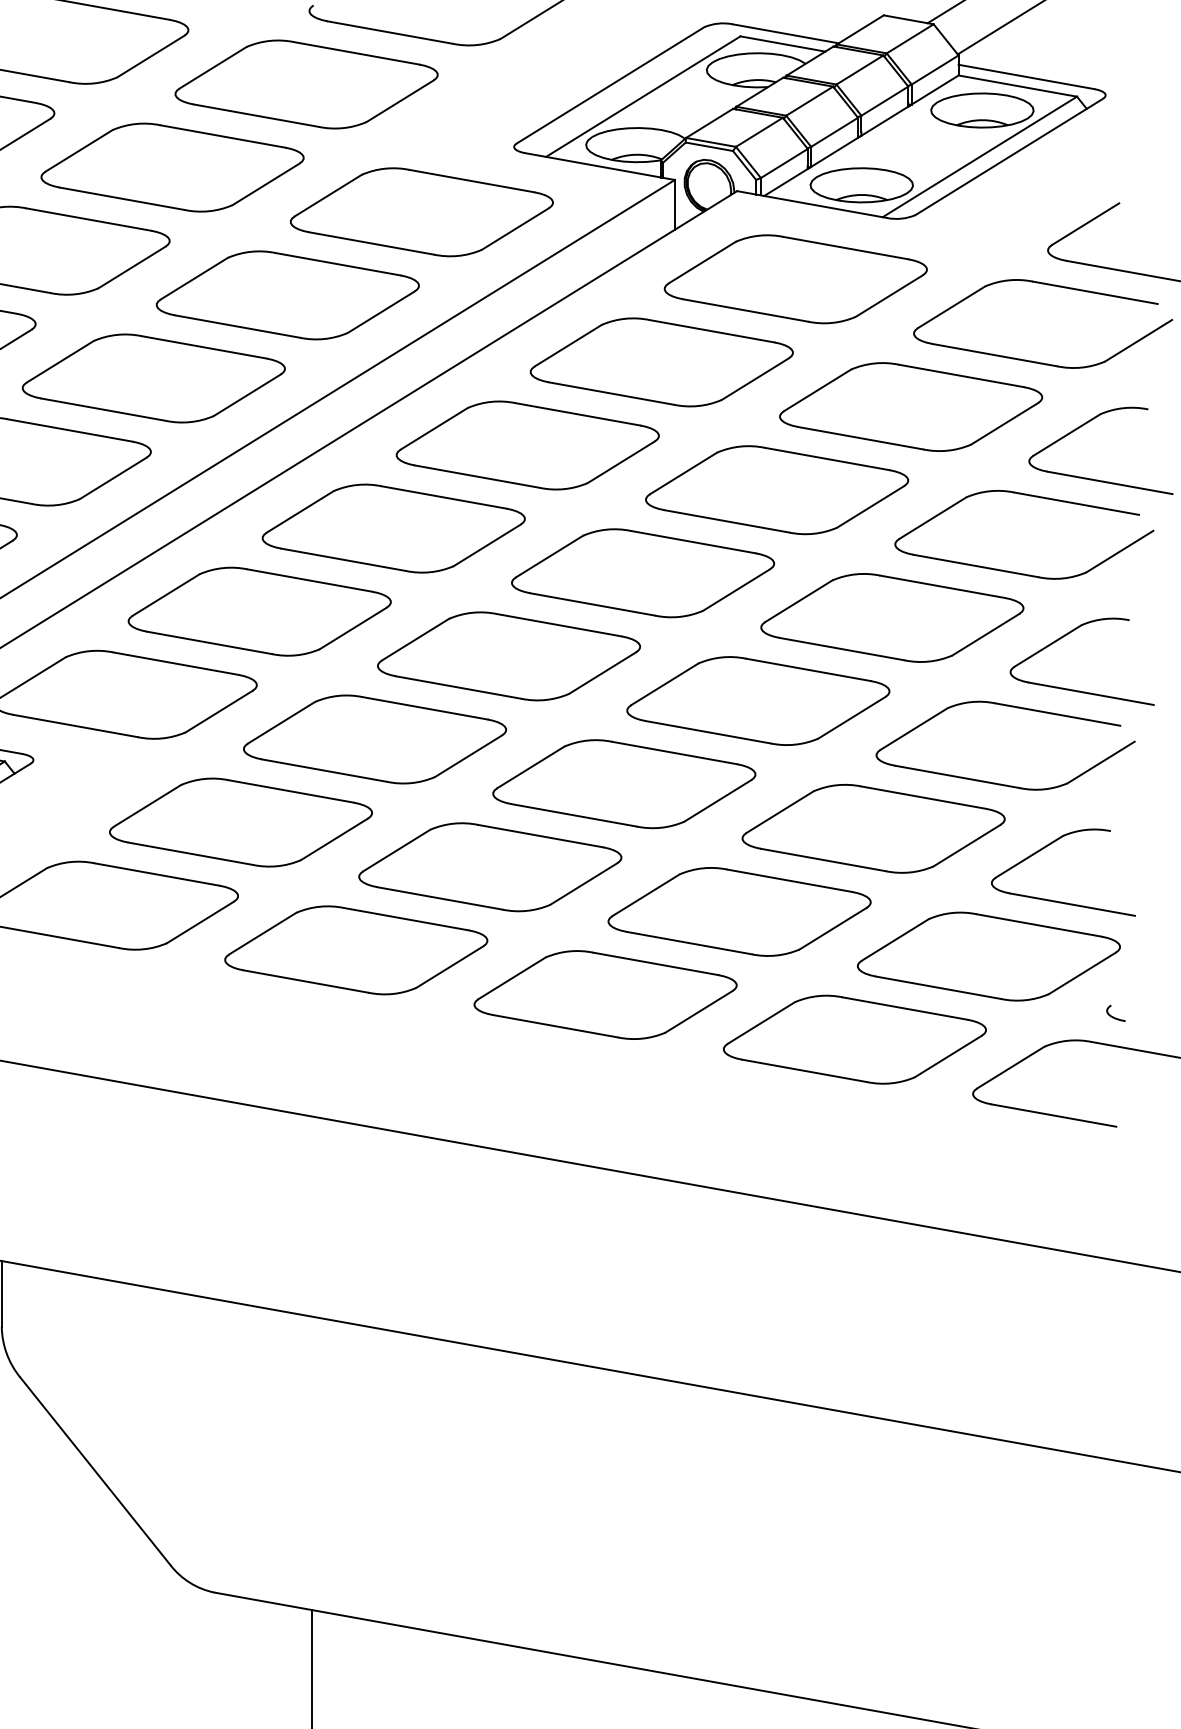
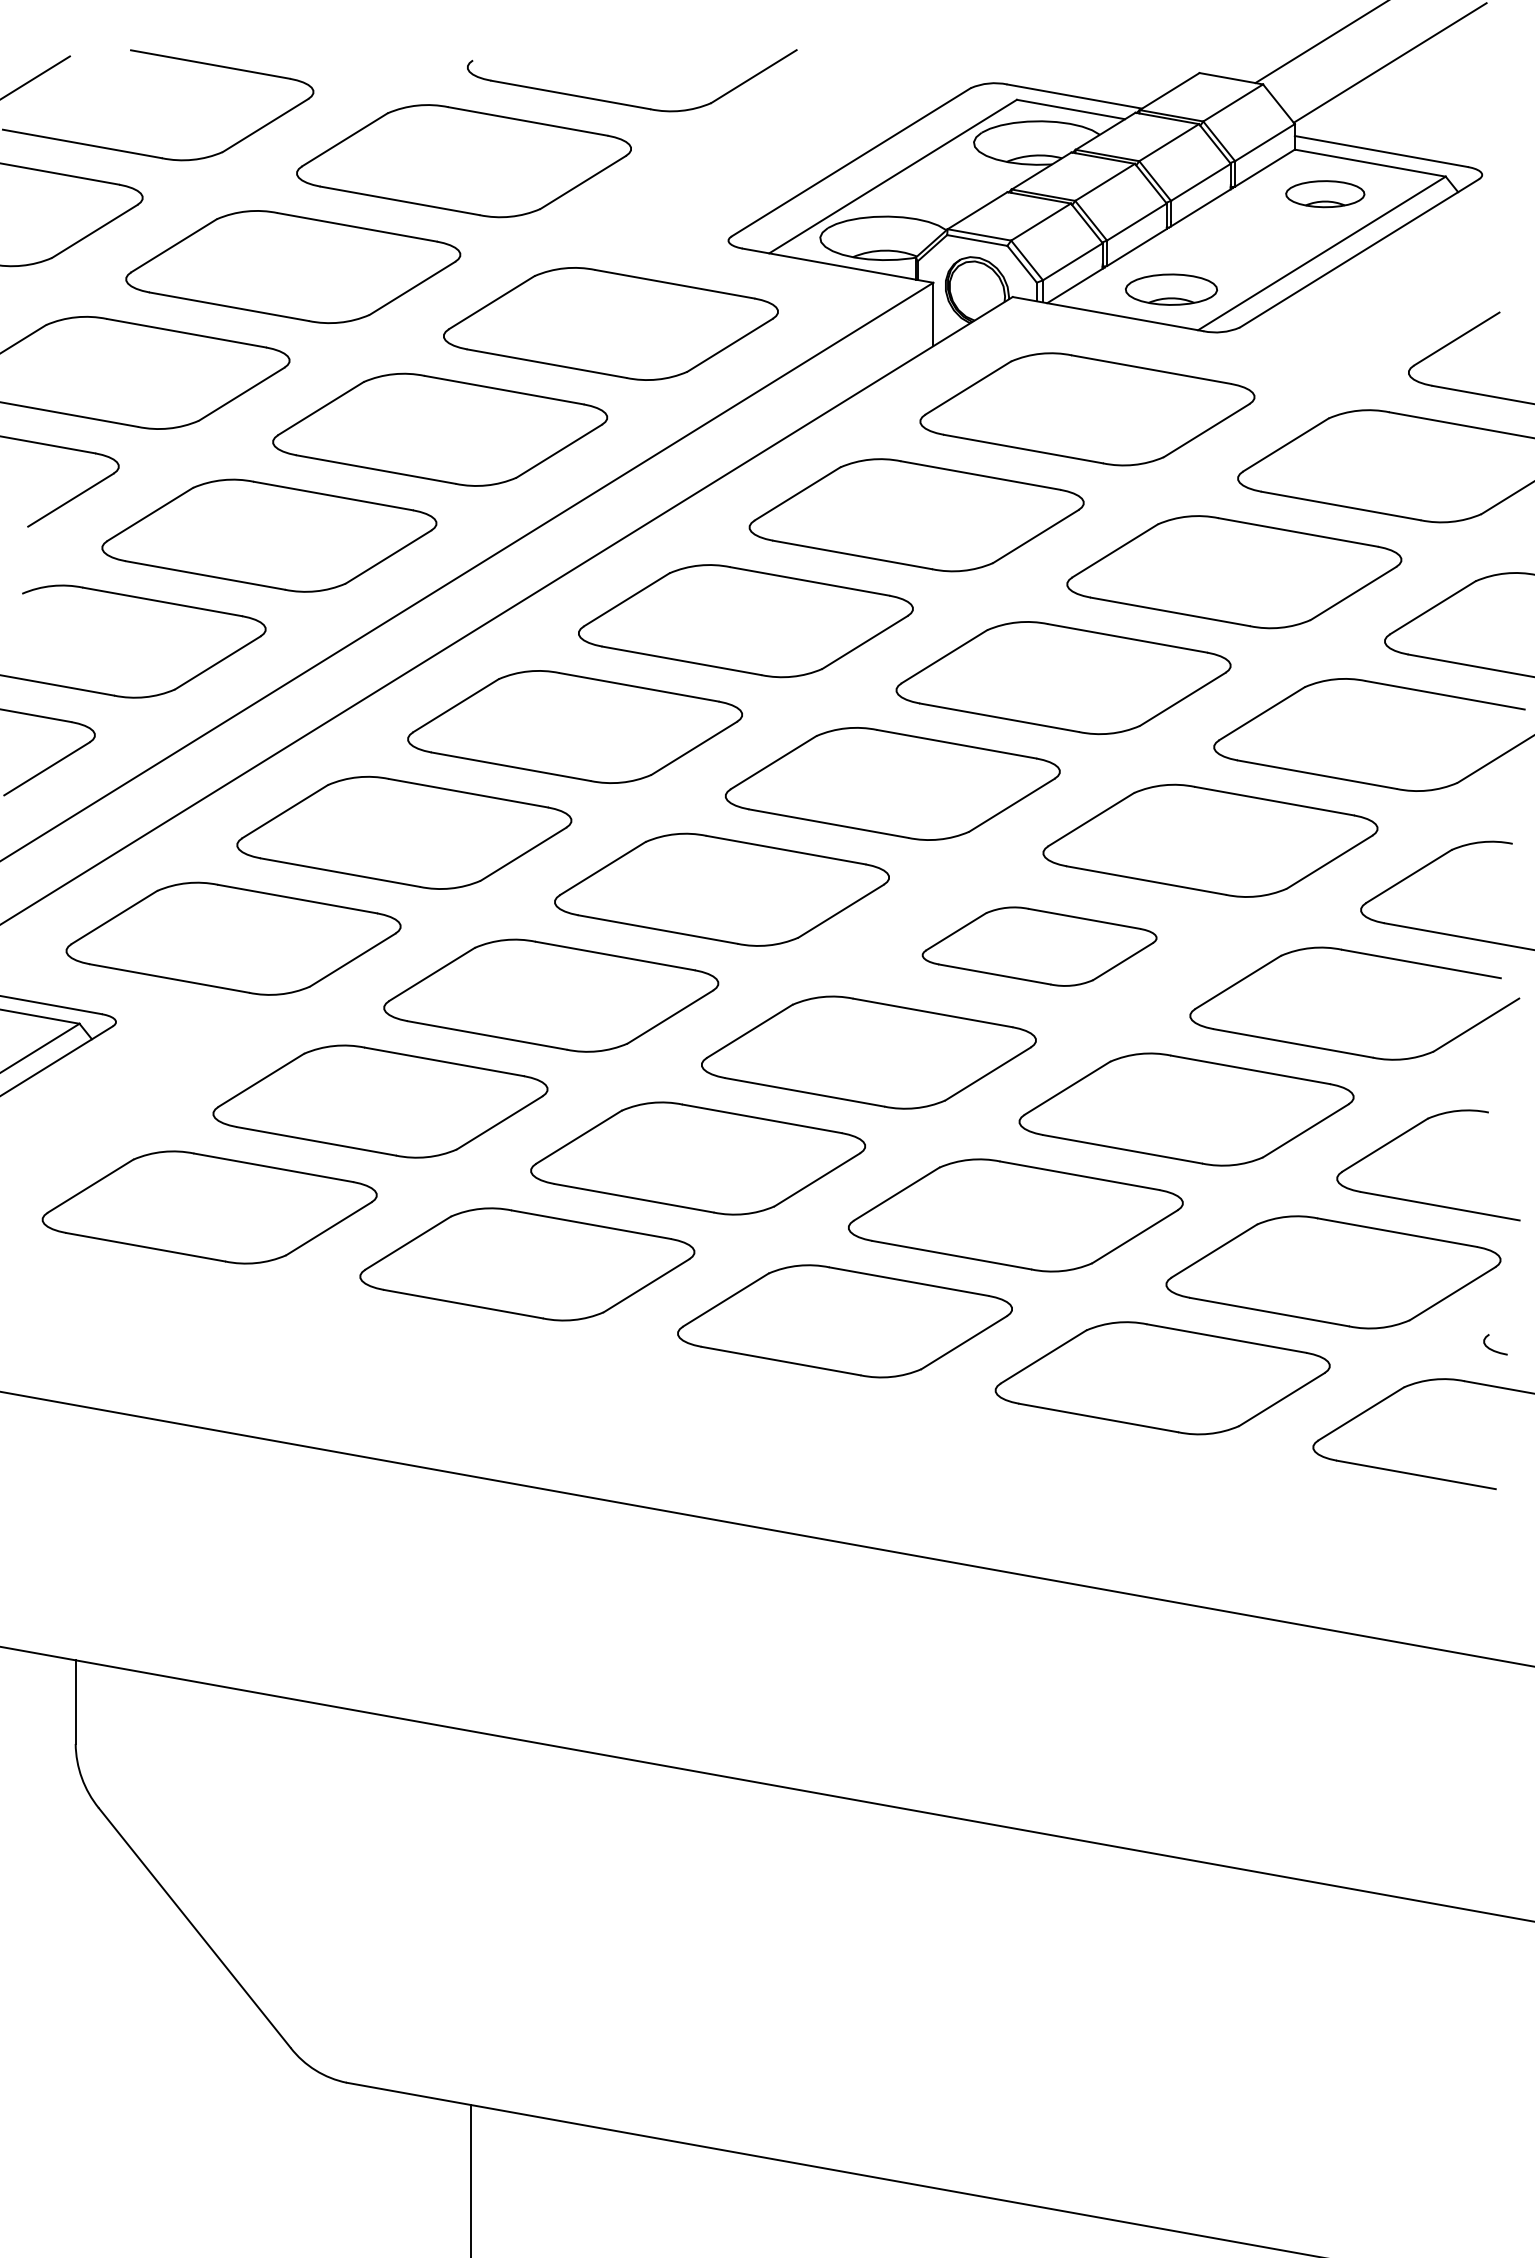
part: (982, 109) -> (1325, 193), size x0.6
part: (861, 185) -> (1171, 289), size x0.7
part: (758, 700) -> (1039, 946), size x0.7

